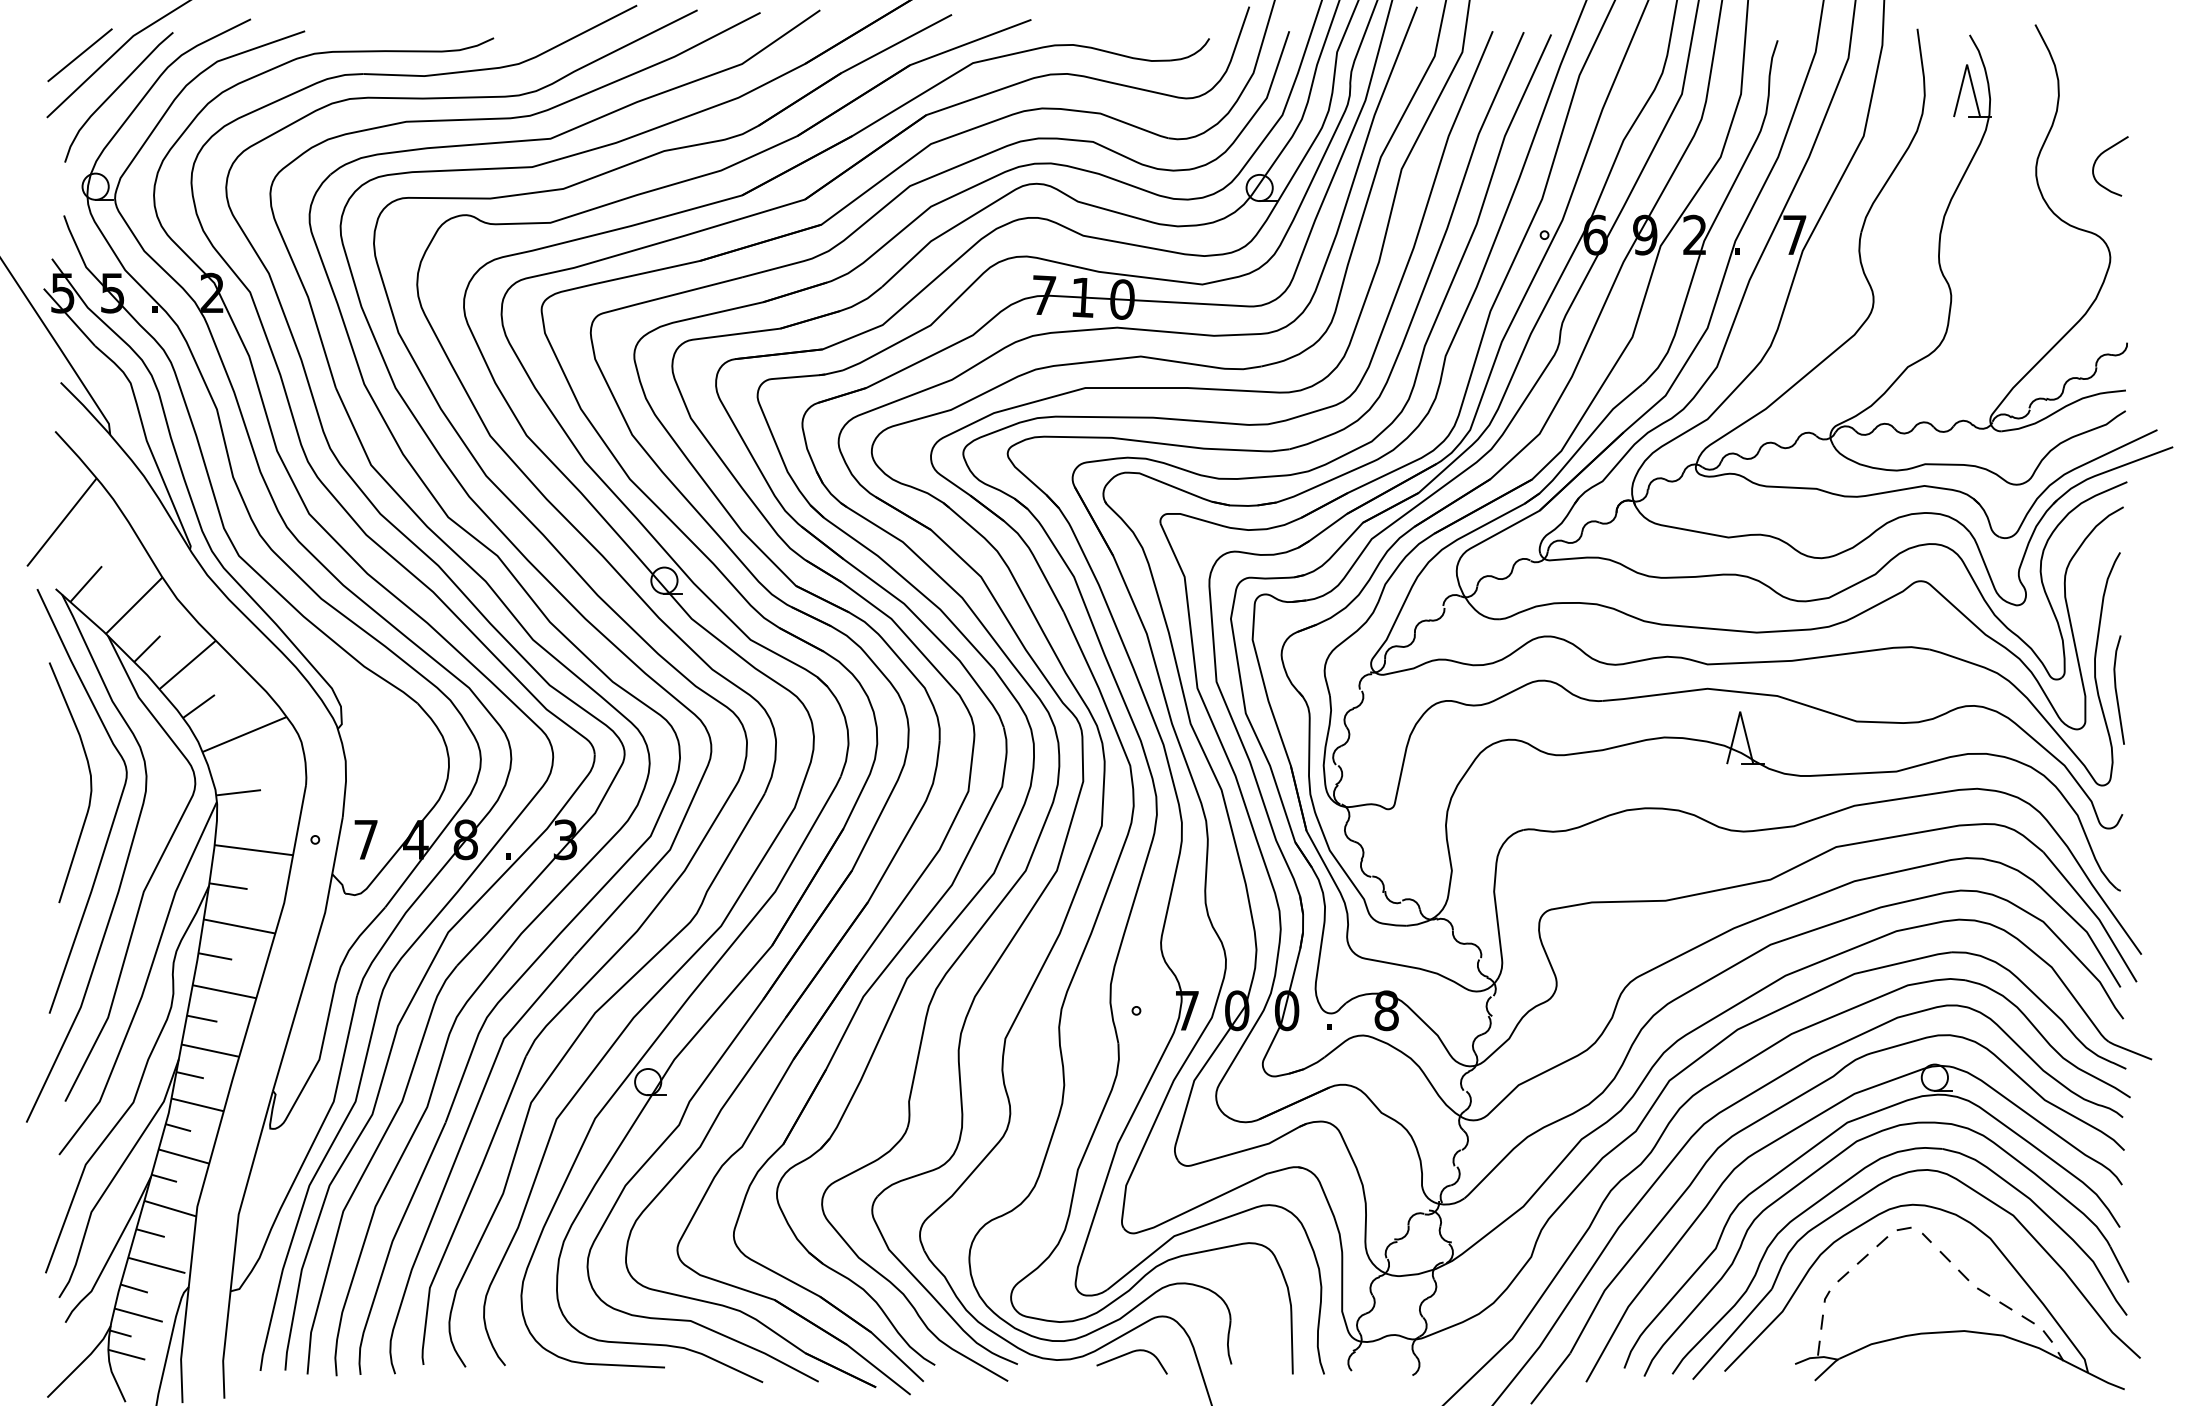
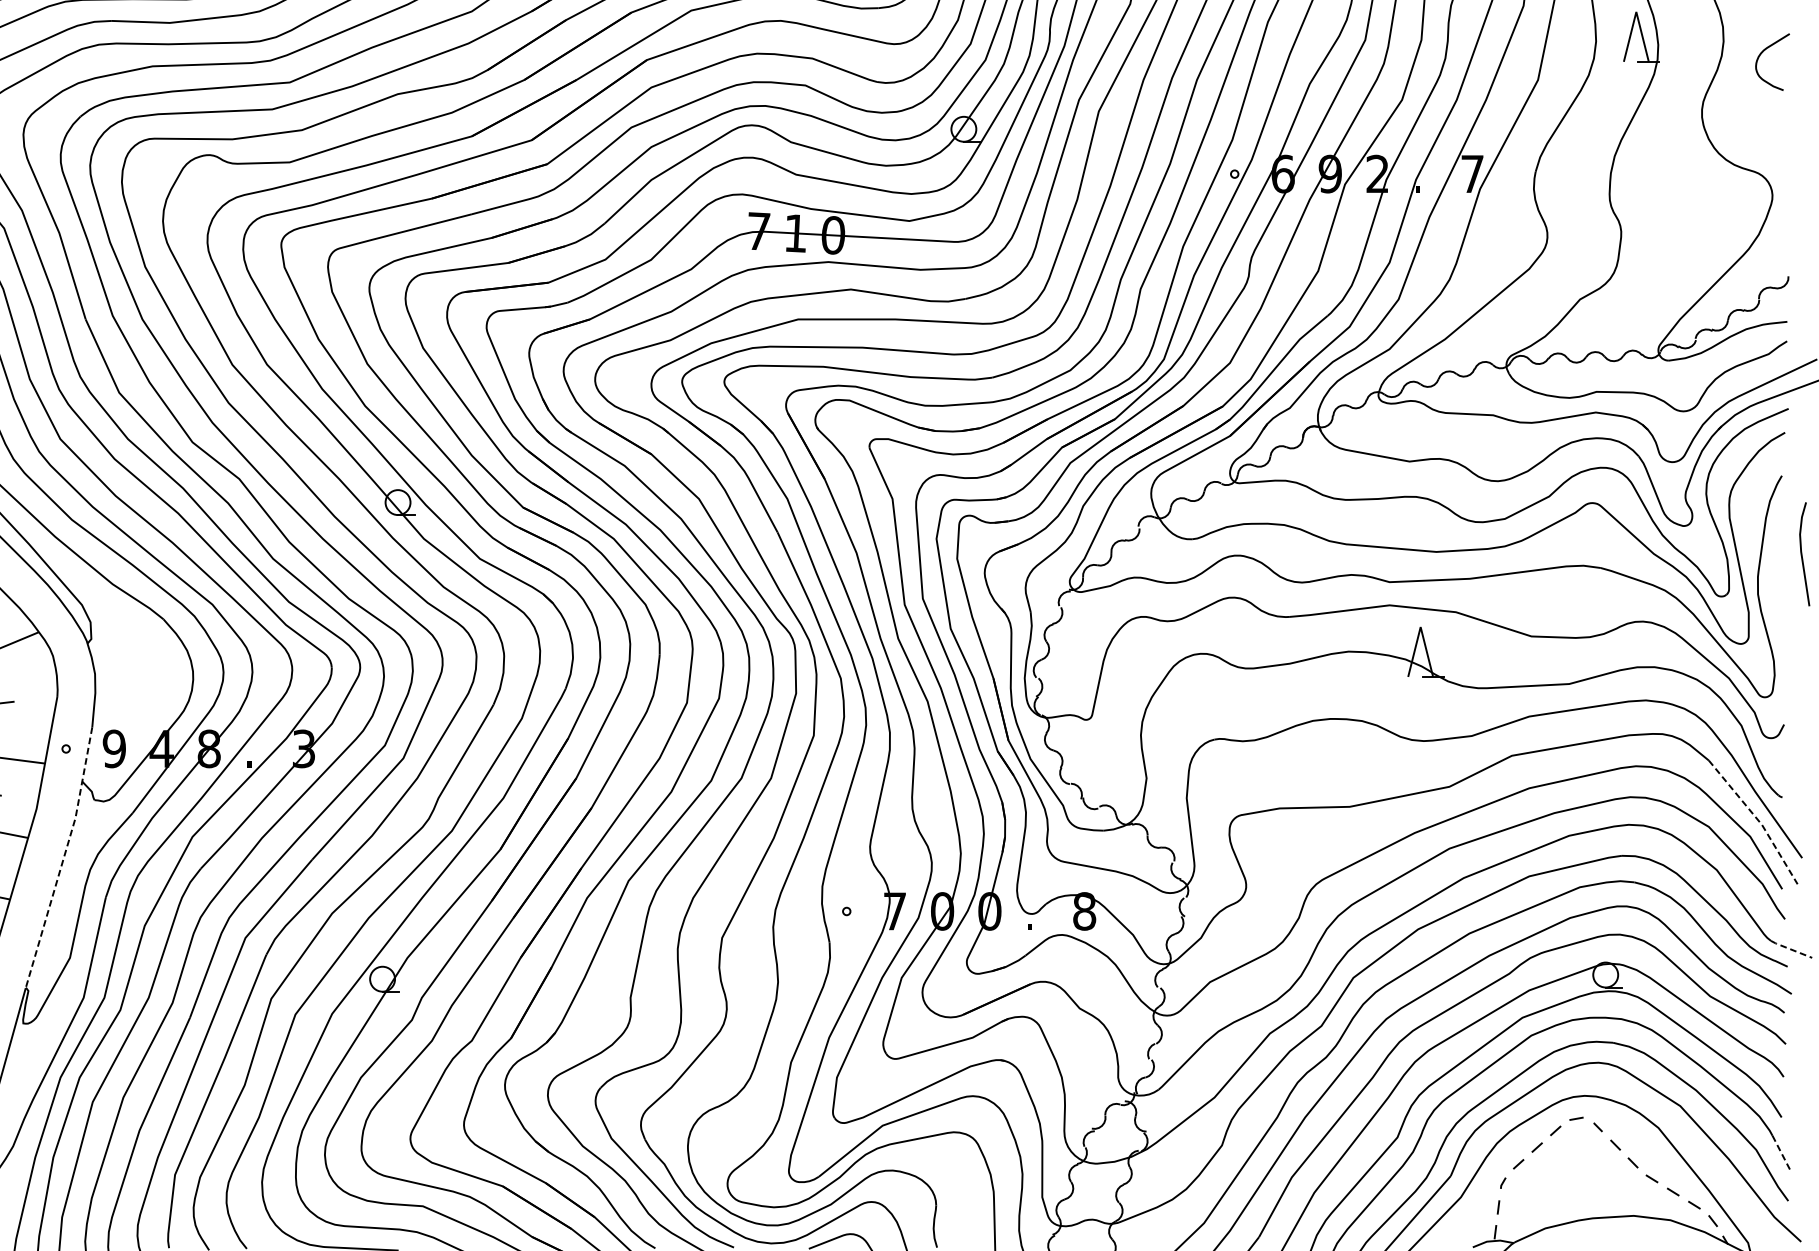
curve: (2100, 156) -> (1763, 52), moved
line: (2116, 689) -> (1802, 553), moved
text: (365, 839) -> (113, 748), 7 -> 9
line: (2094, 914) -> (1757, 819), solid -> dashed
line: (312, 954) -> (63, 857), solid -> dashed
line: (2129, 1050) -> (1790, 949), solid -> dashed
line: (2119, 1265) -> (1781, 1153), solid -> dashed

